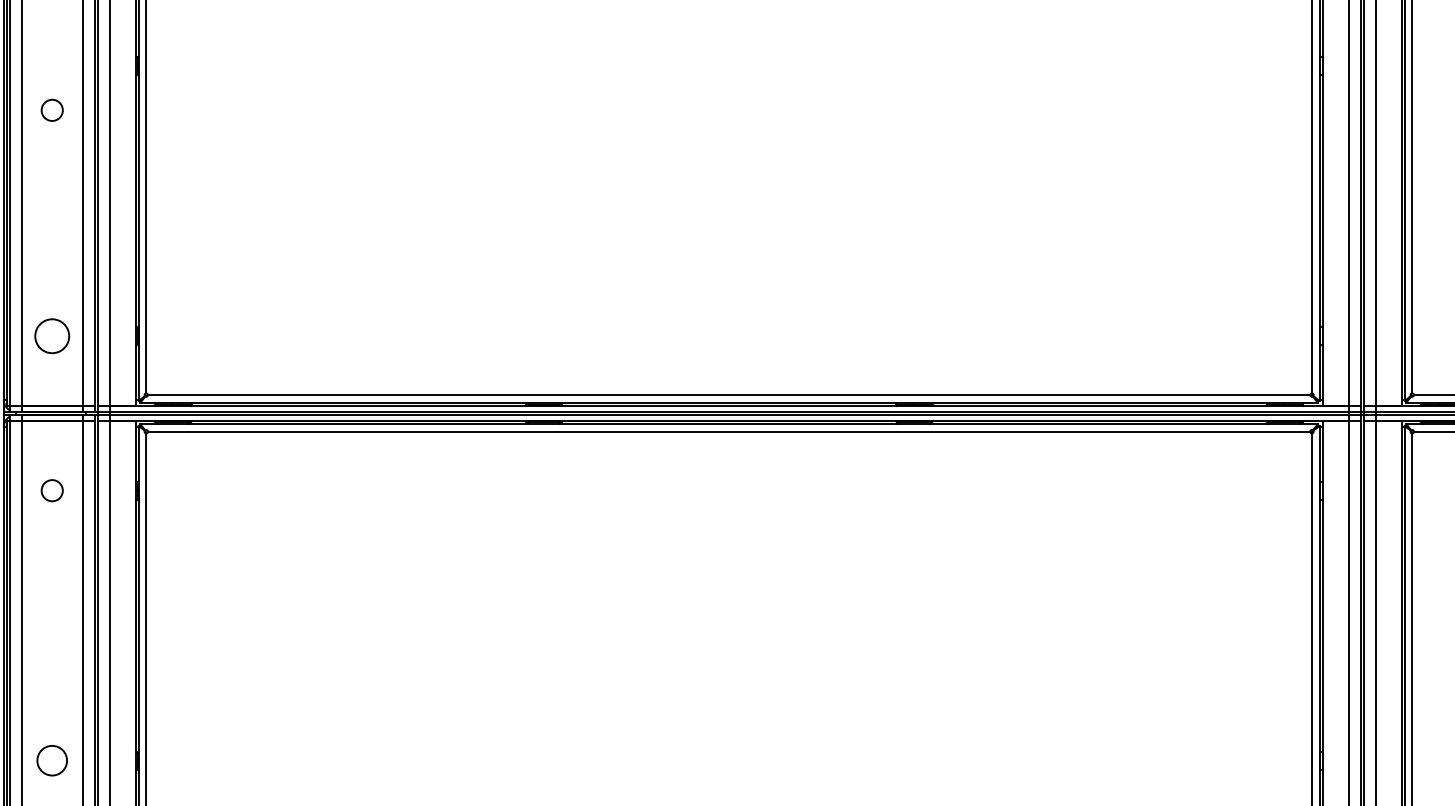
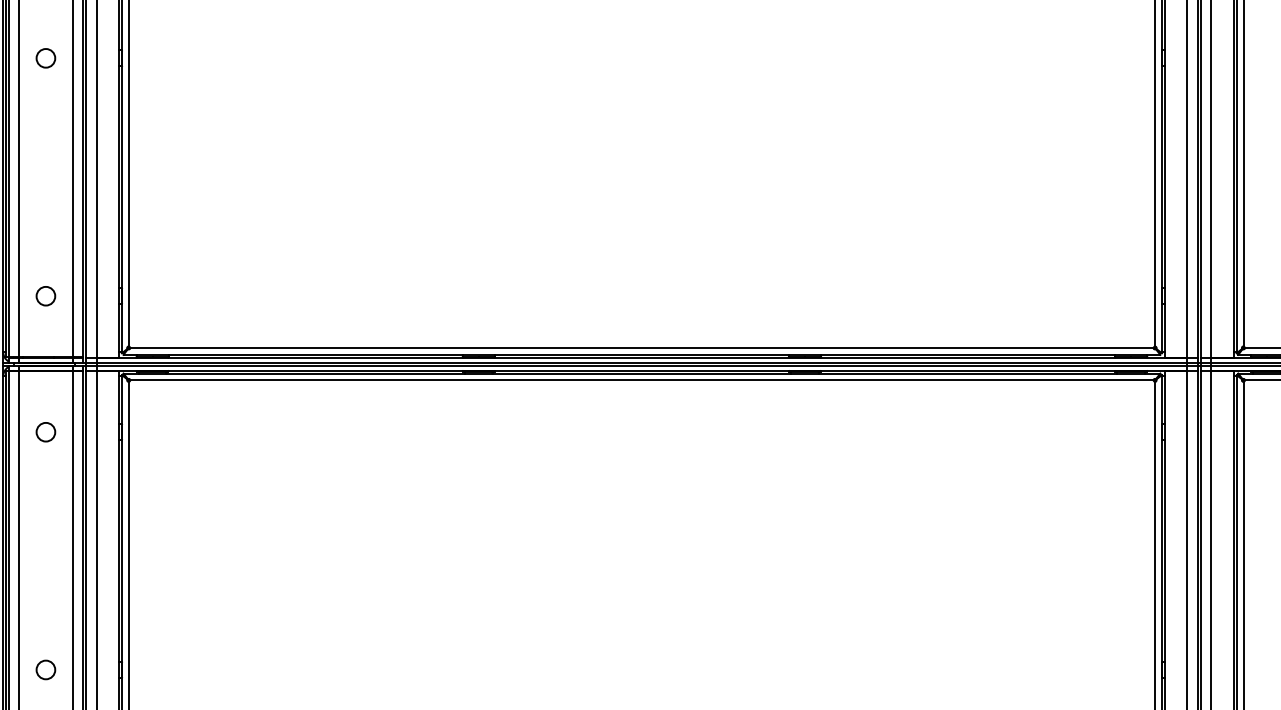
circle: (51, 110) -> (45, 58), moved
circle: (51, 335) -> (45, 295), size x0.62
circle: (51, 760) -> (45, 669), size x0.71

